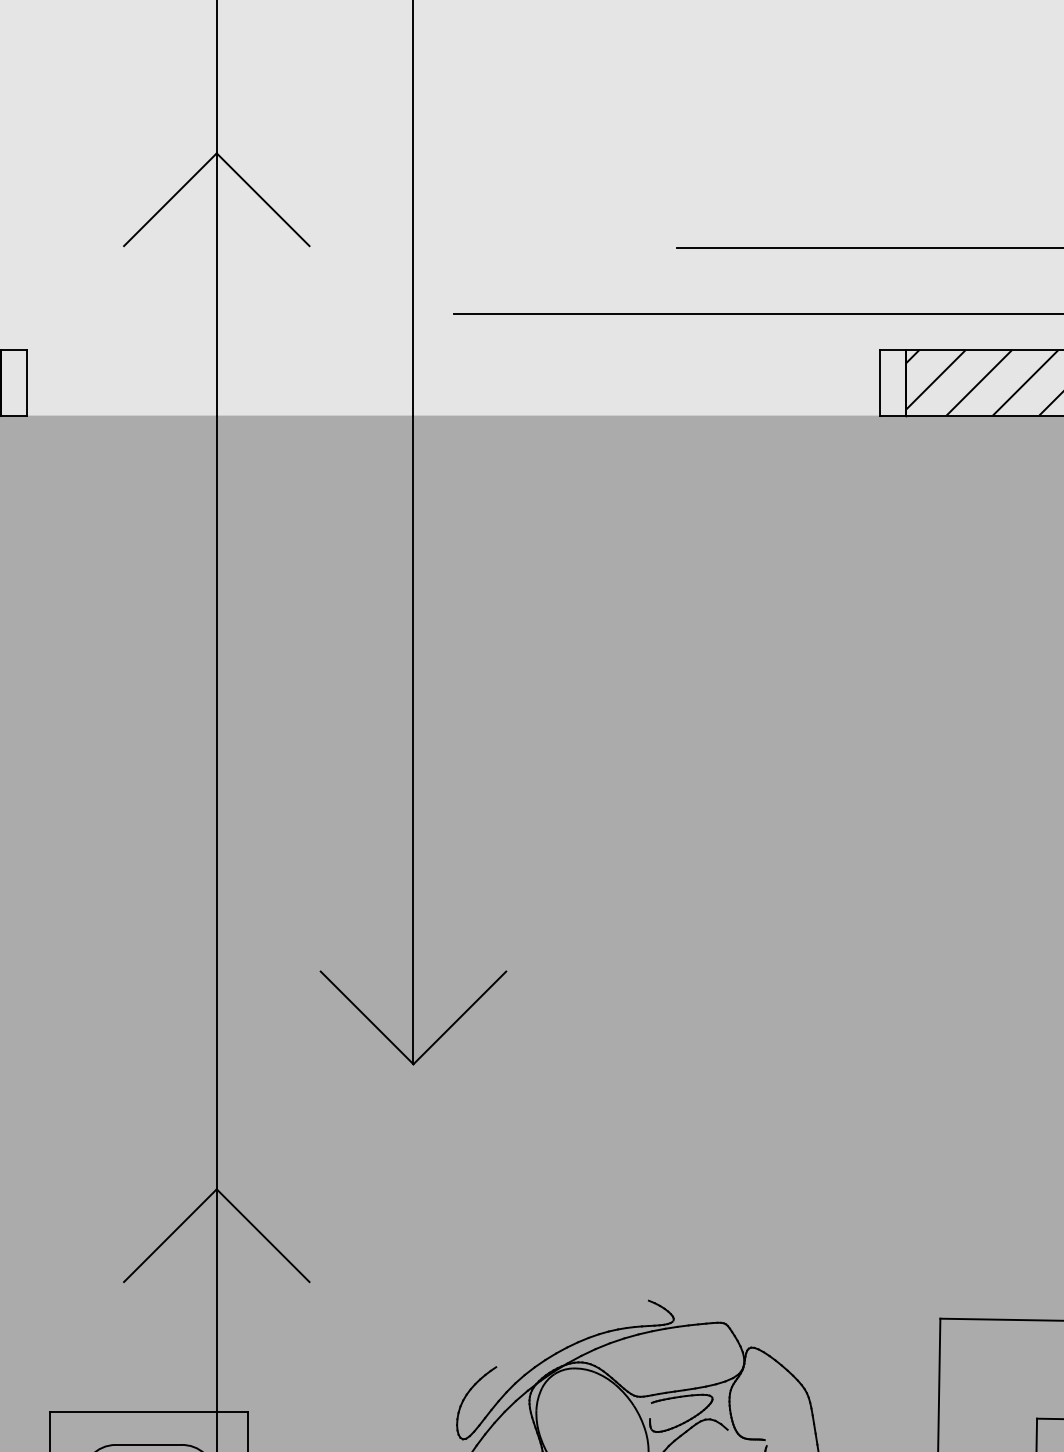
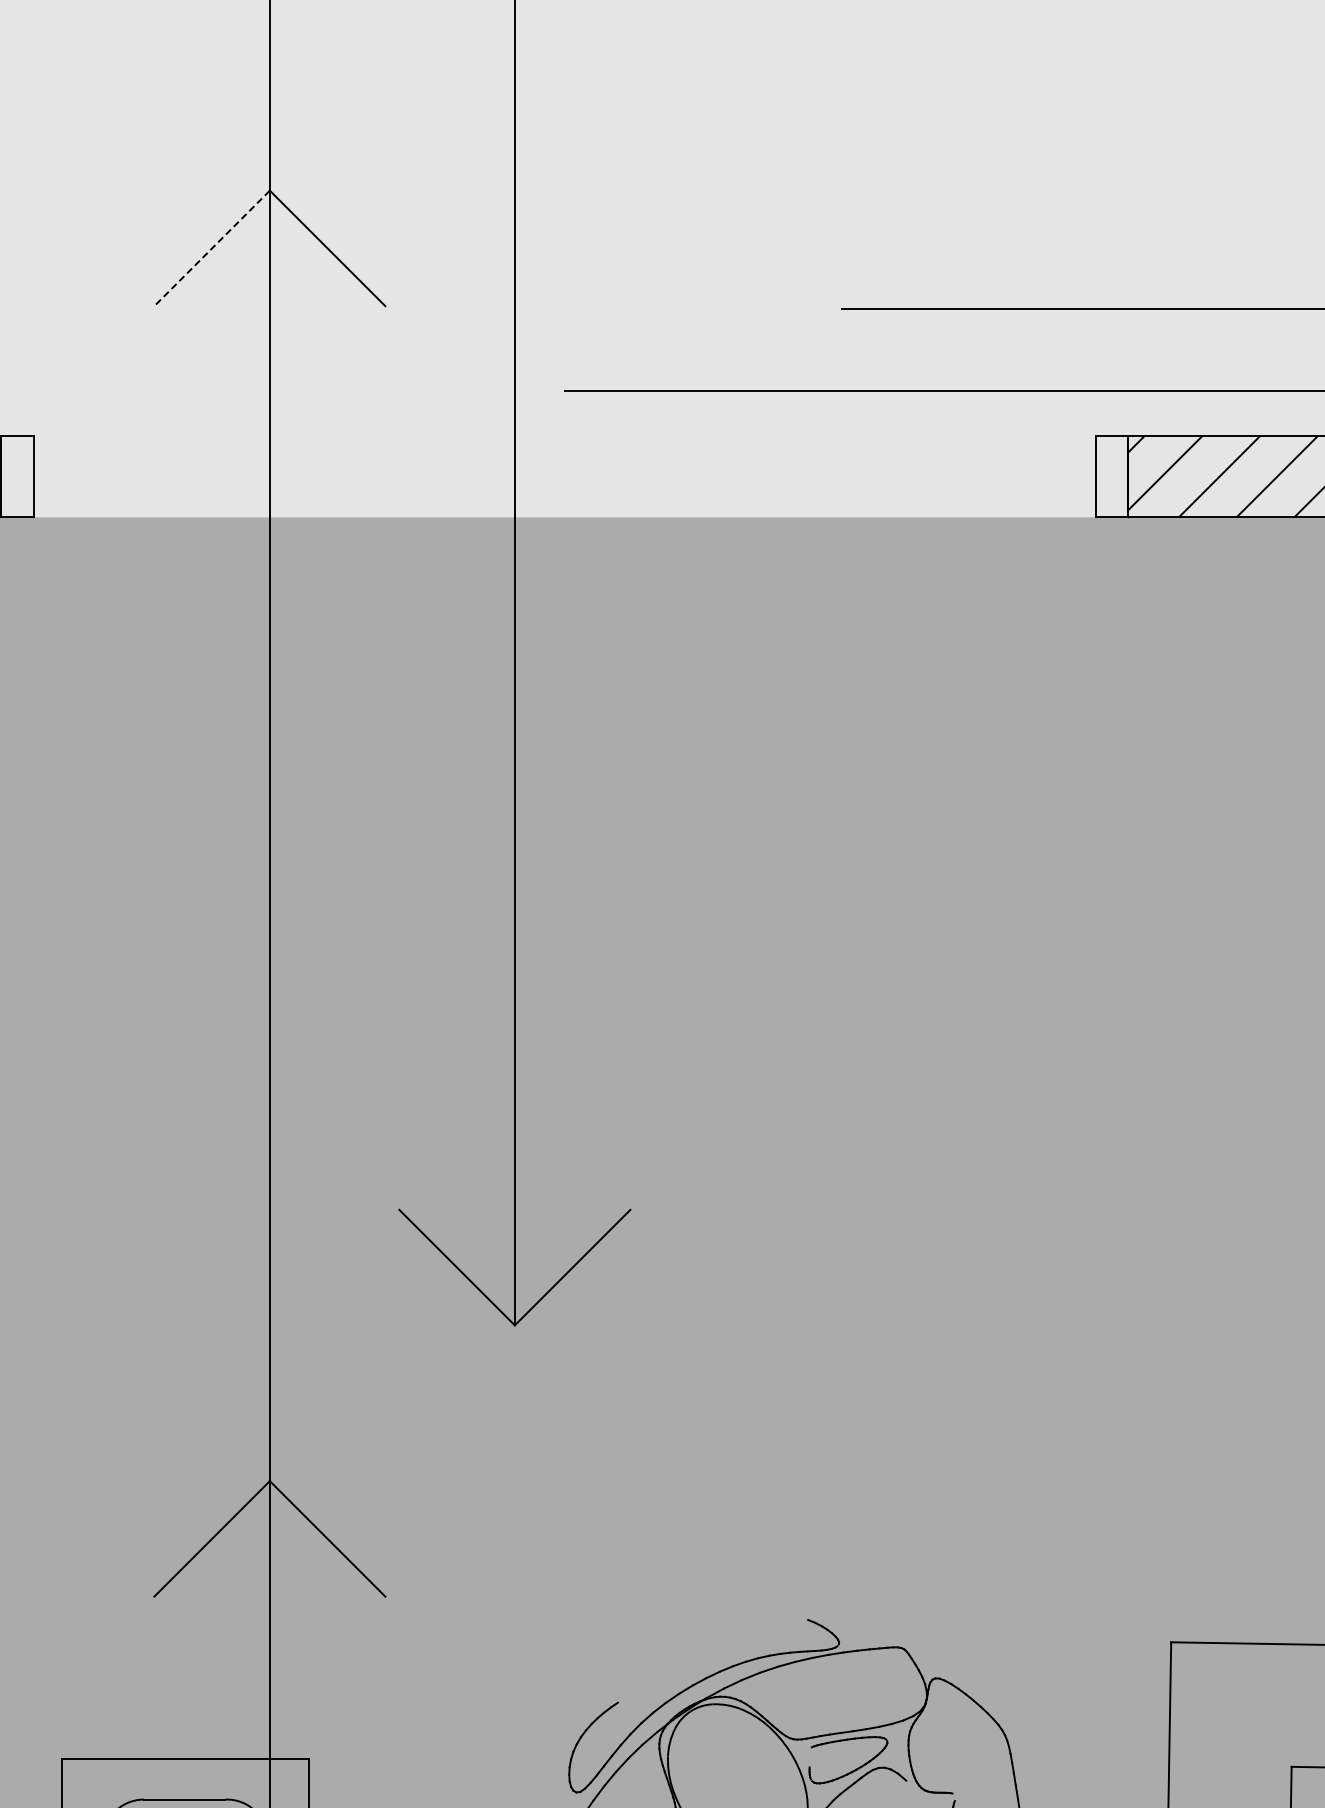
line: (170, 199) -> (212, 248), solid -> dashed

